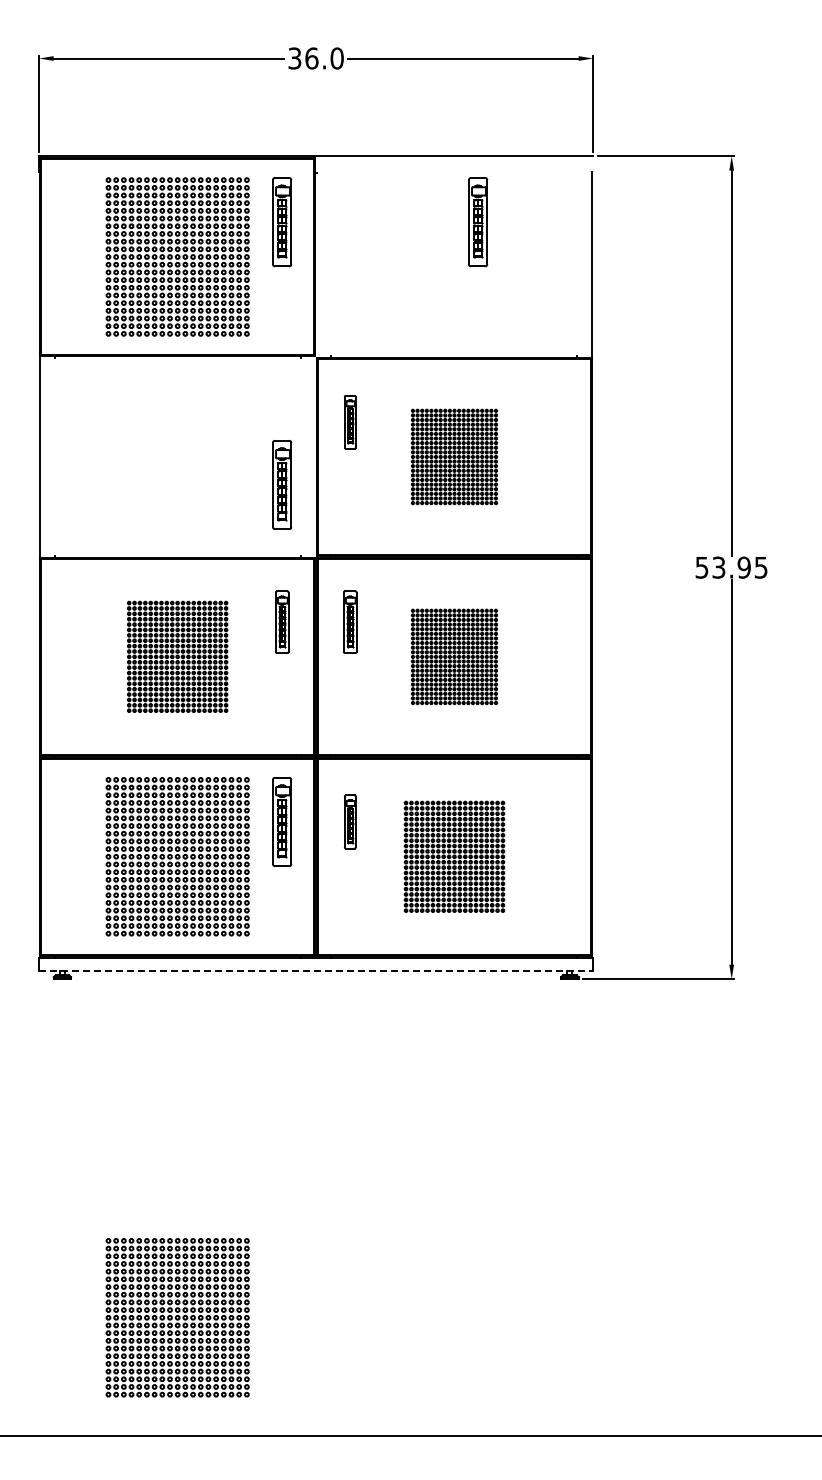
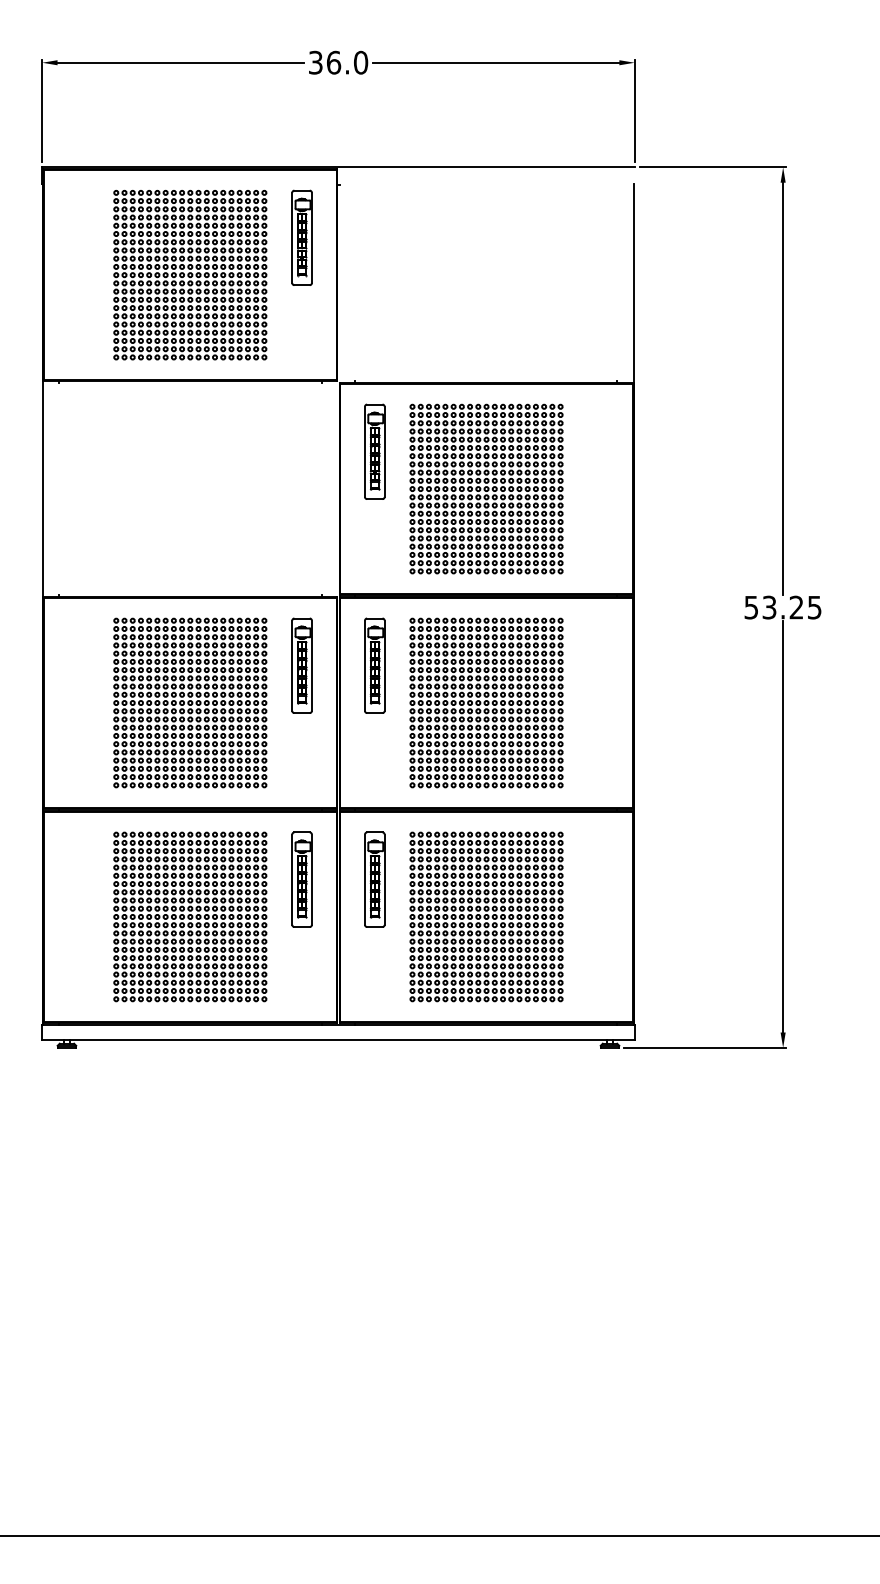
part: (478, 222) -> (512, 238), removed
part: (350, 422) -> (375, 452), size x1.67
part: (454, 456) -> (486, 488), size x1.67
part: (282, 484) -> (302, 518), removed
text: (743, 567) -> (795, 607), 53.95 -> 53.25
part: (282, 622) -> (302, 666), size x1.43
part: (350, 622) -> (375, 666), size x1.43
part: (177, 656) -> (190, 702), size x1.43
part: (454, 656) -> (486, 702), size x1.67
part: (350, 821) -> (375, 879), size x1.67
part: (454, 856) -> (486, 916), size x1.43
line: (316, 971) -> (338, 1039), dashed -> solid
part: (177, 1317) -> (190, 1409), removed

